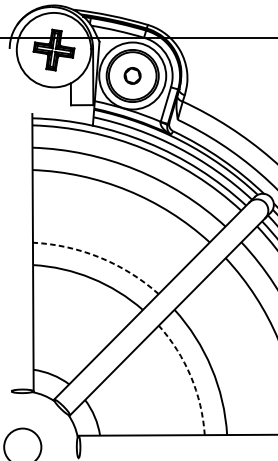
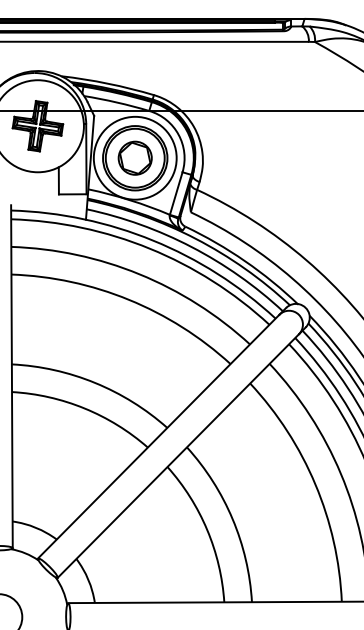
part: (132, 75) -> (134, 157), size x1.67
arc: (100, 257) -> (95, 382), dashed -> solid
arc: (191, 376) -> (207, 529), dashed -> solid

